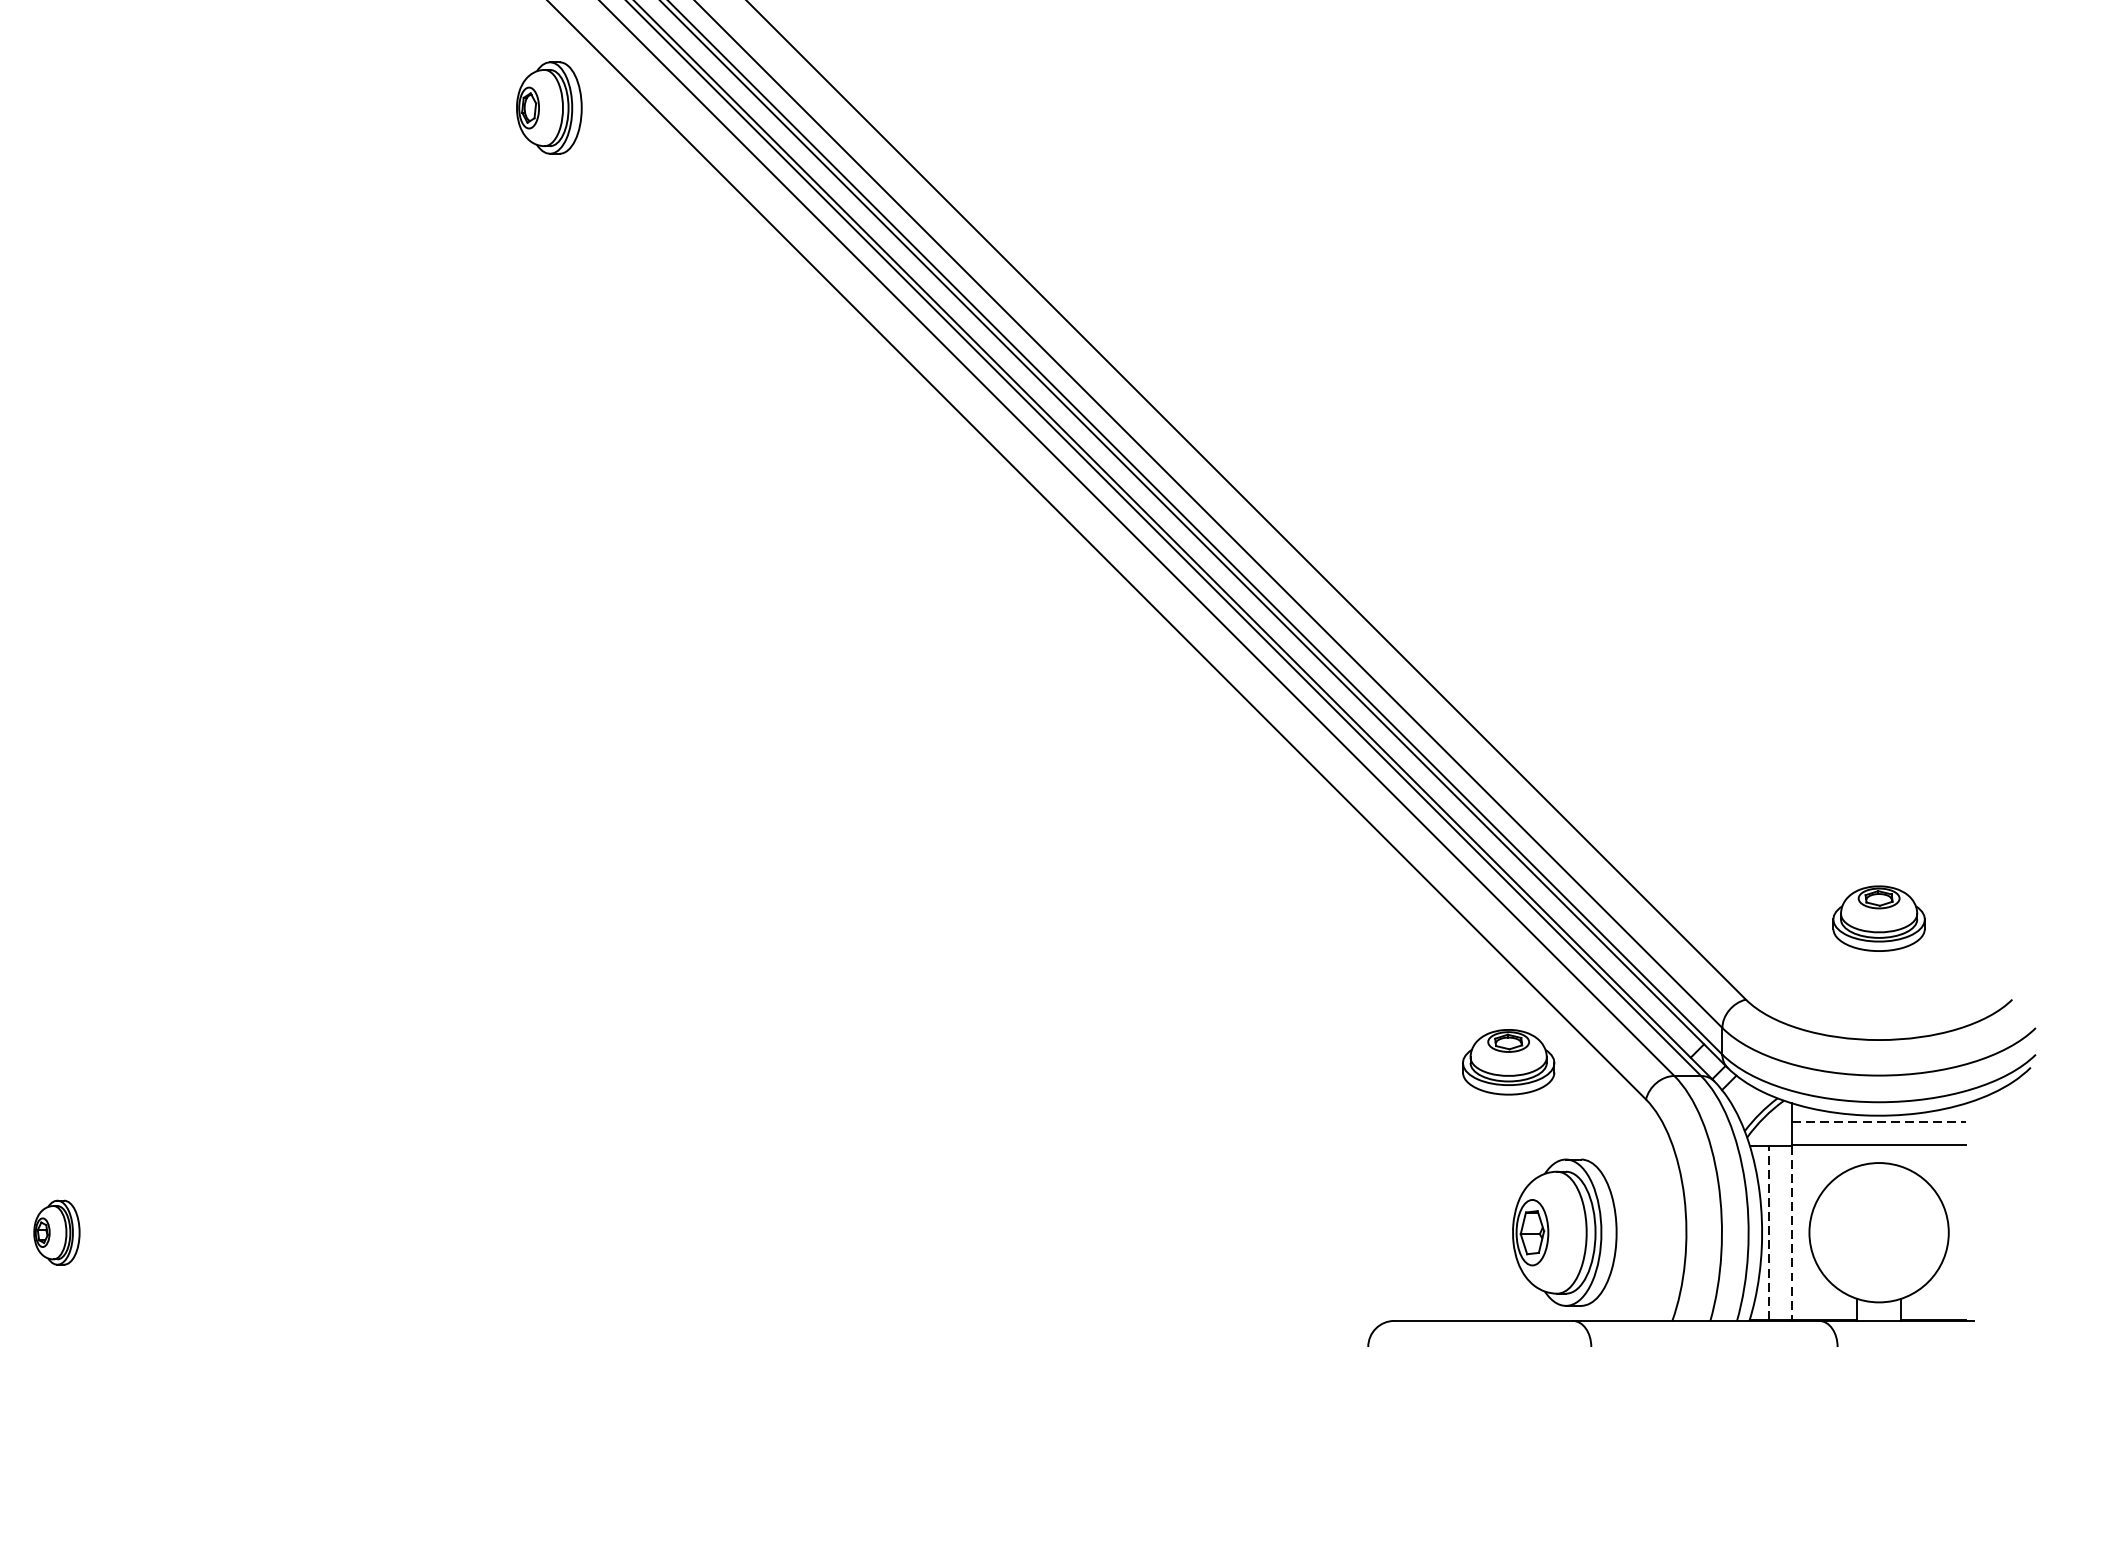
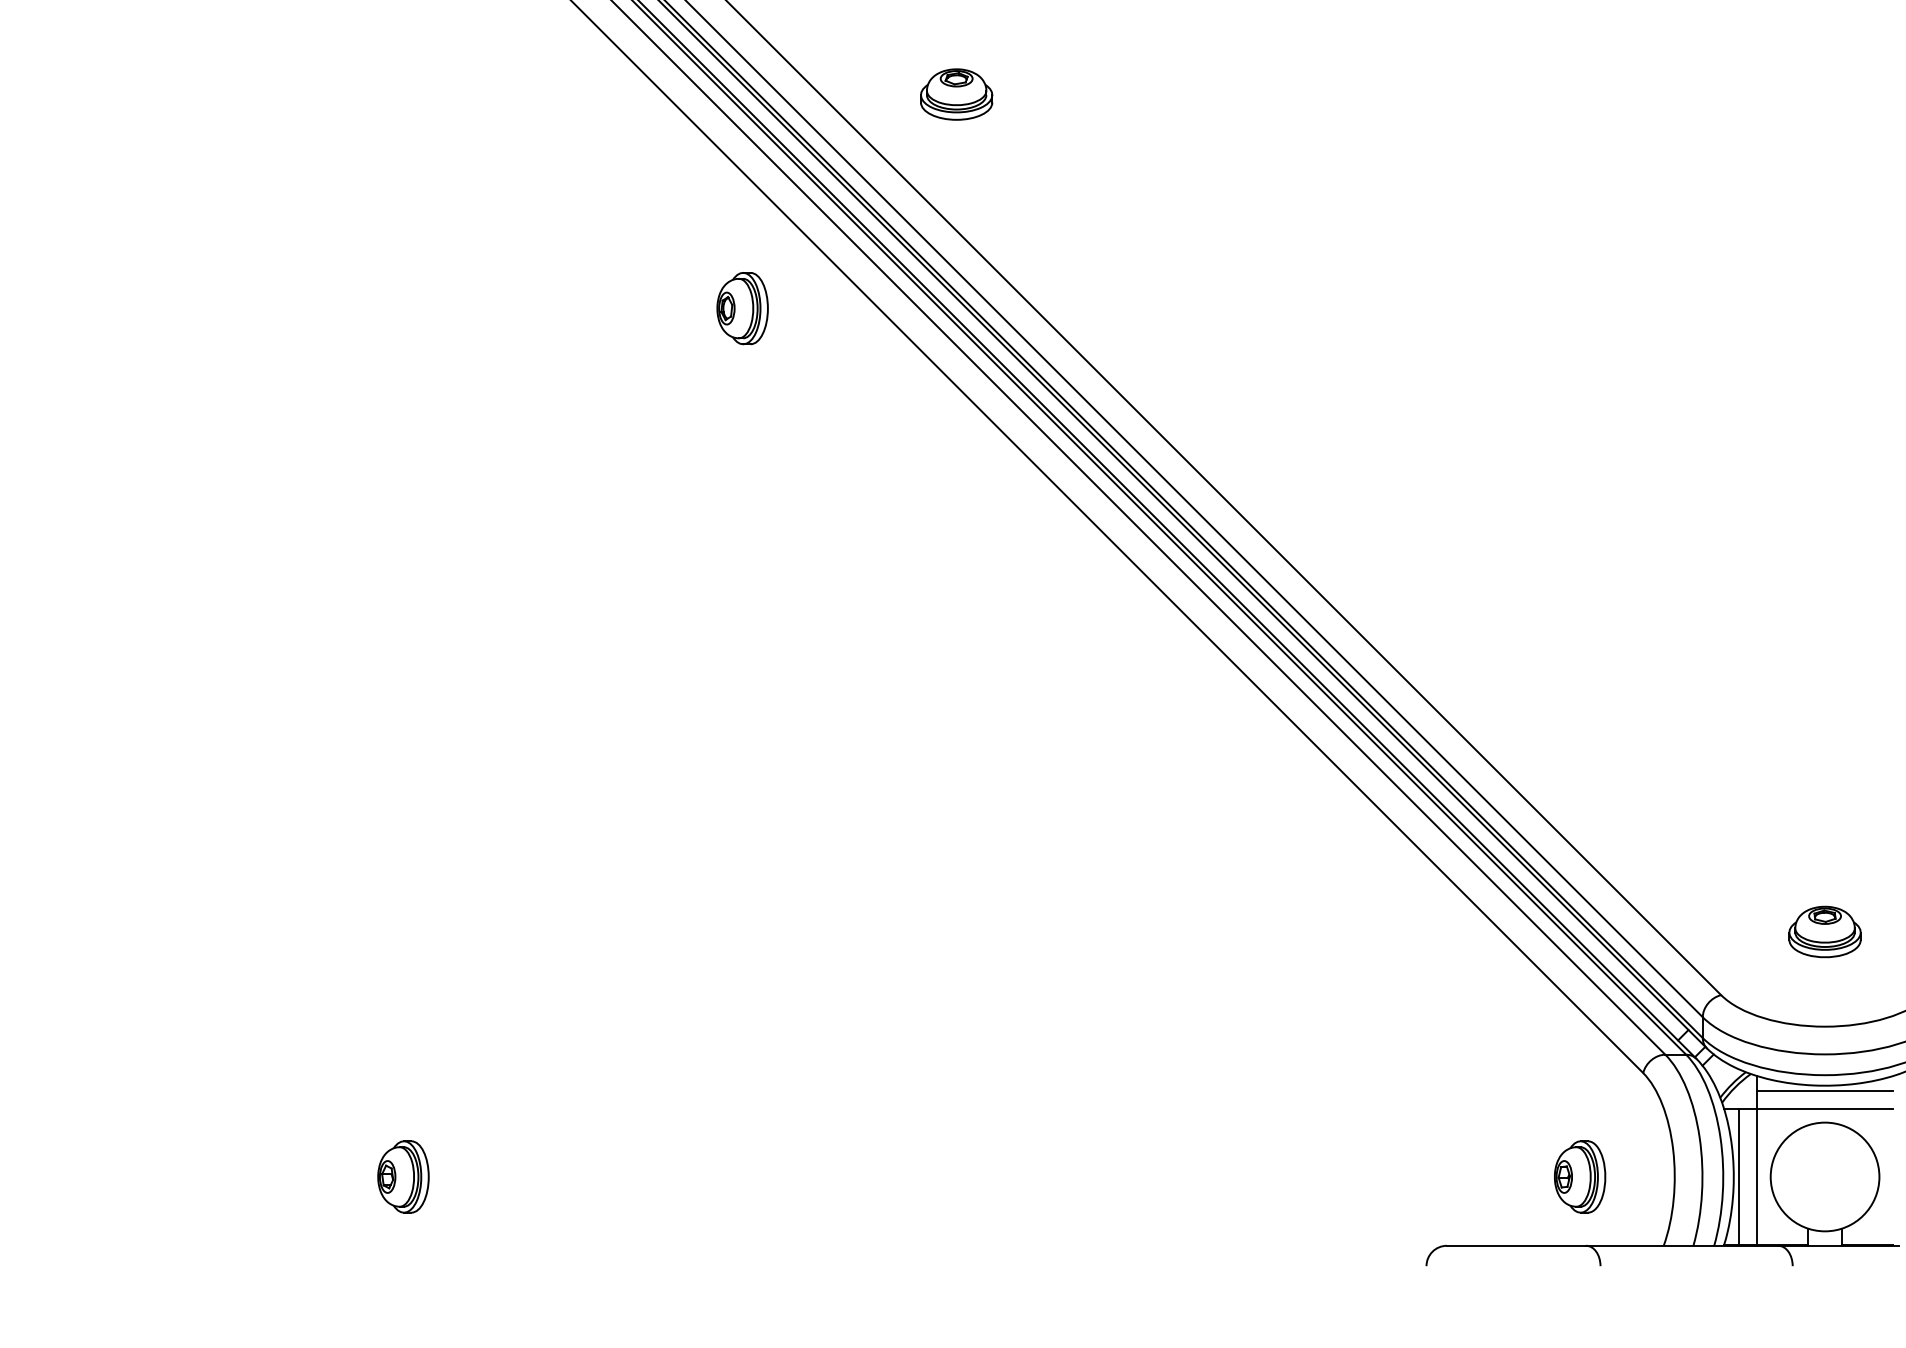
part: (549, 107) -> (742, 308), moved
part: (1507, 1061) -> (1535, 1043), removed
line: (1879, 1121) -> (1825, 1090), dashed -> solid
part: (56, 1232) -> (403, 1176), size x1.43
part: (1565, 1232) -> (1580, 1176), size x0.62
line: (1768, 1232) -> (1738, 1176), dashed -> solid
line: (1791, 1232) -> (1756, 1176), dashed -> solid

